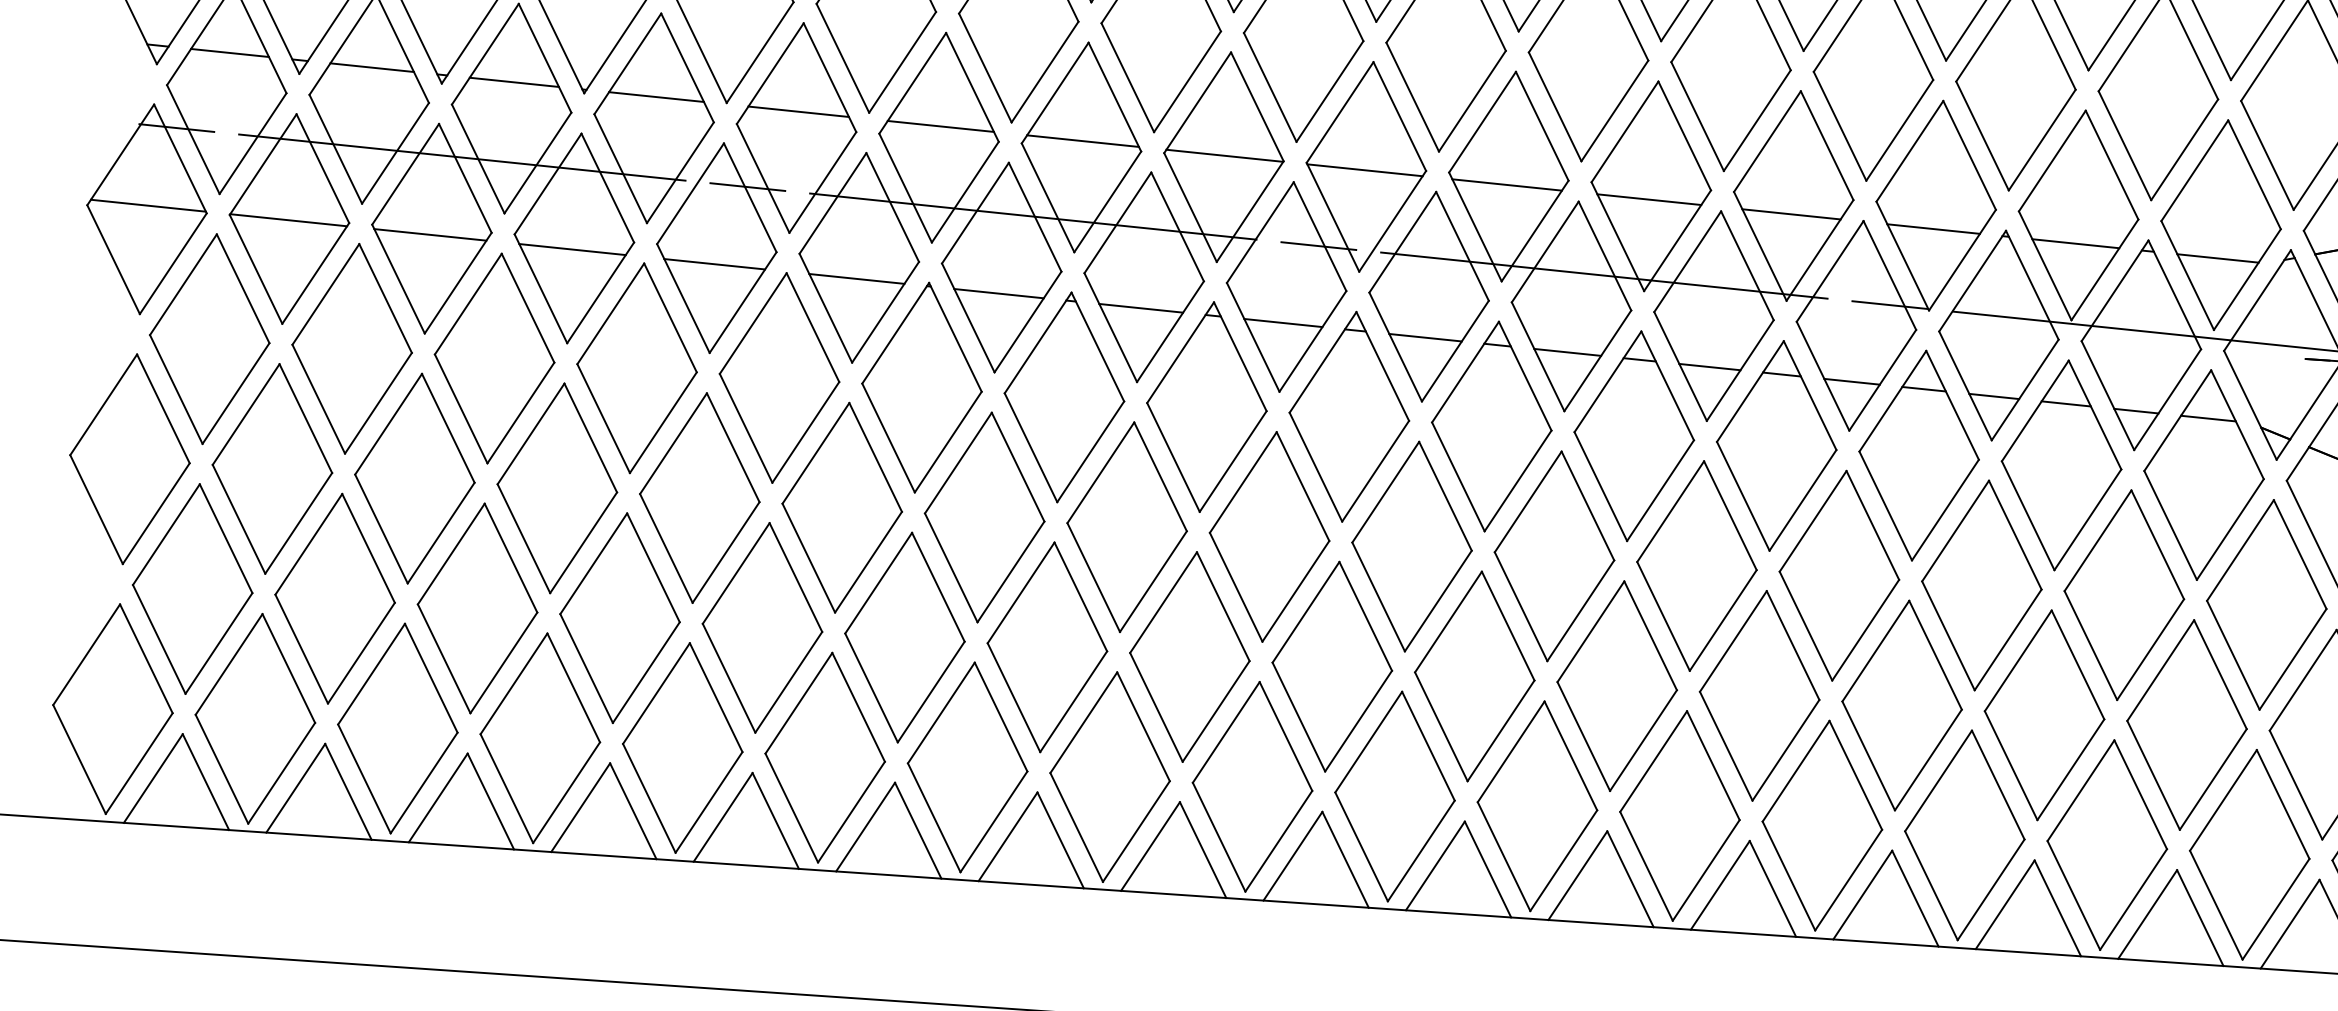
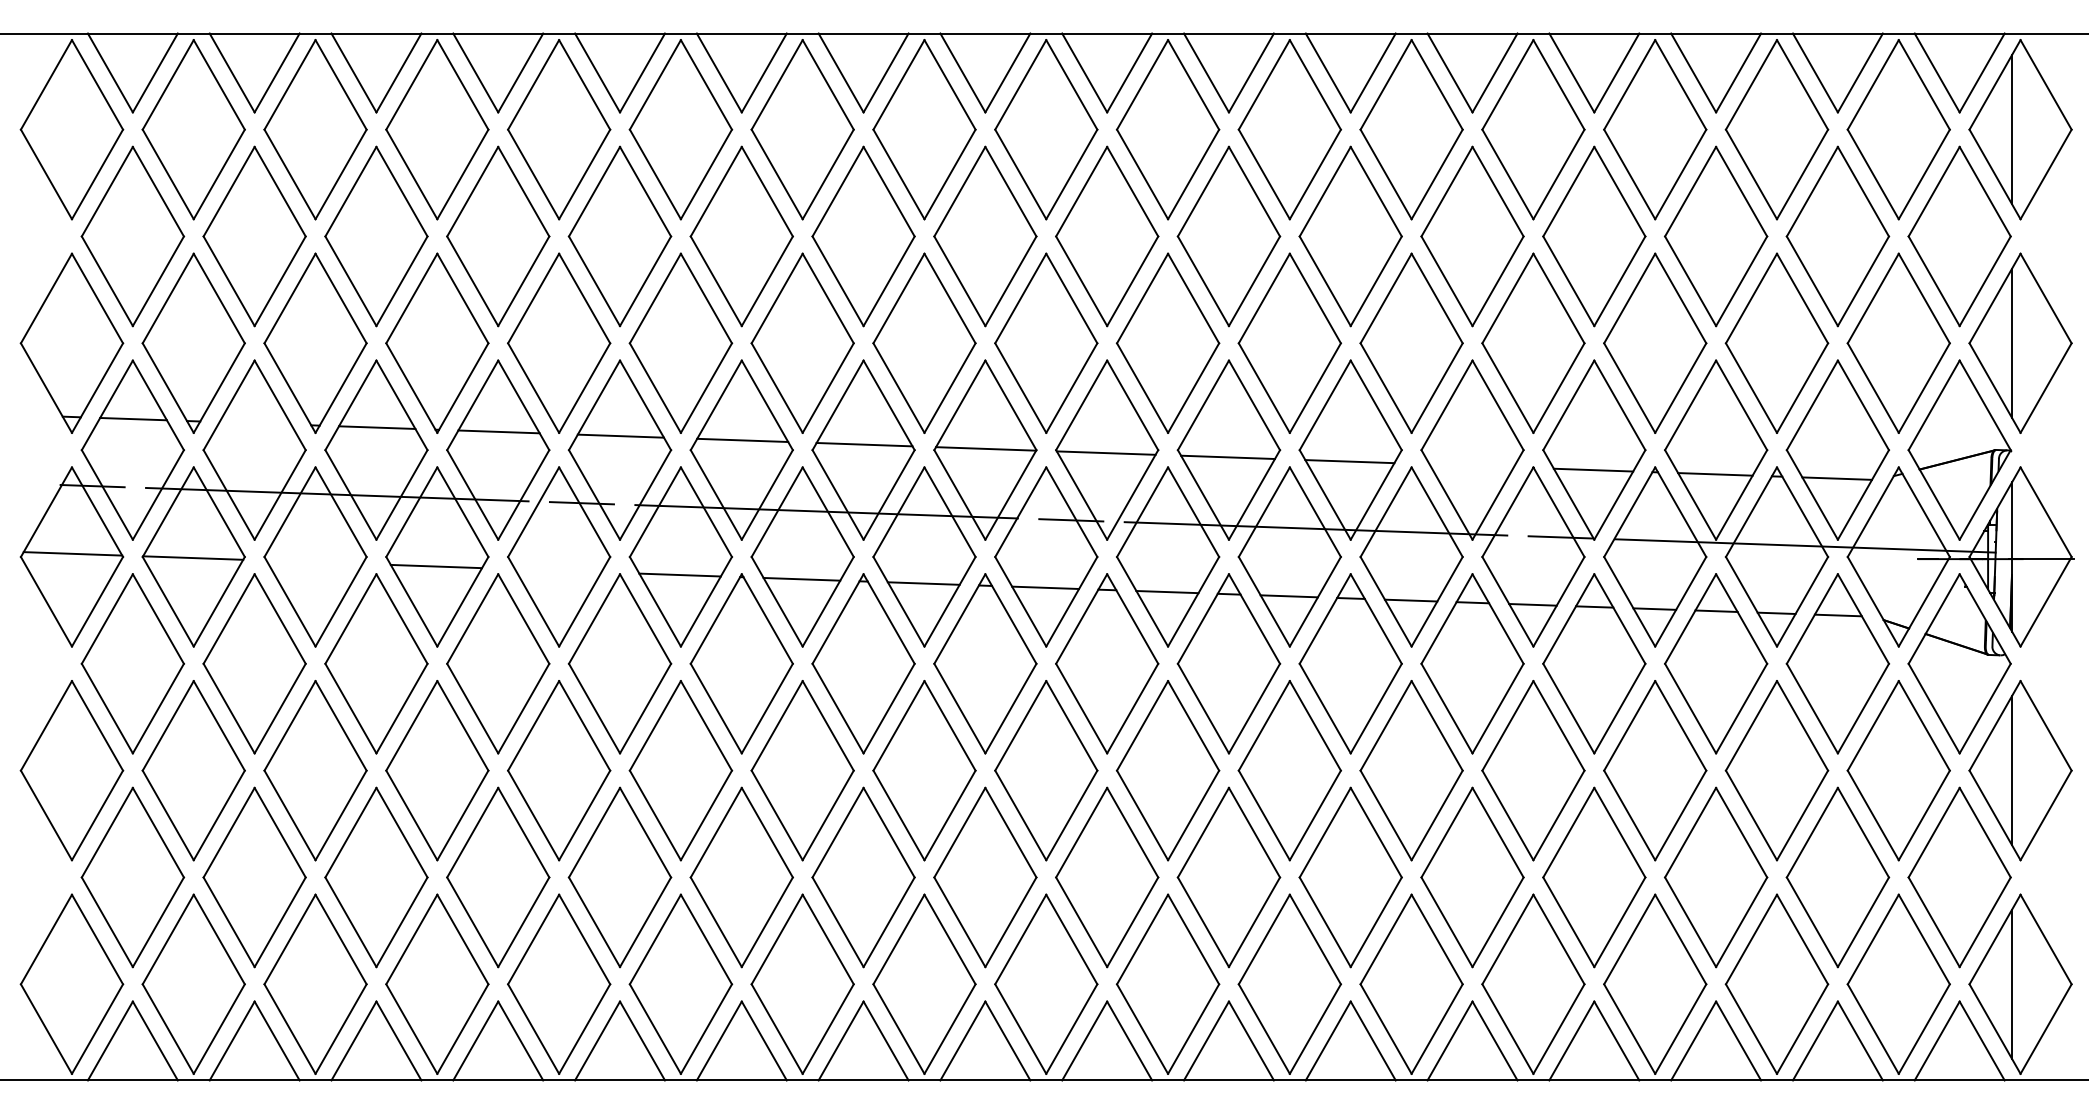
line: (372, 67) -> (255, 423), removed
line: (1791, 213) -> (1471, 465), removed
line: (430, 233) -> (314, 561), removed
line: (715, 263) -> (558, 570), removed

